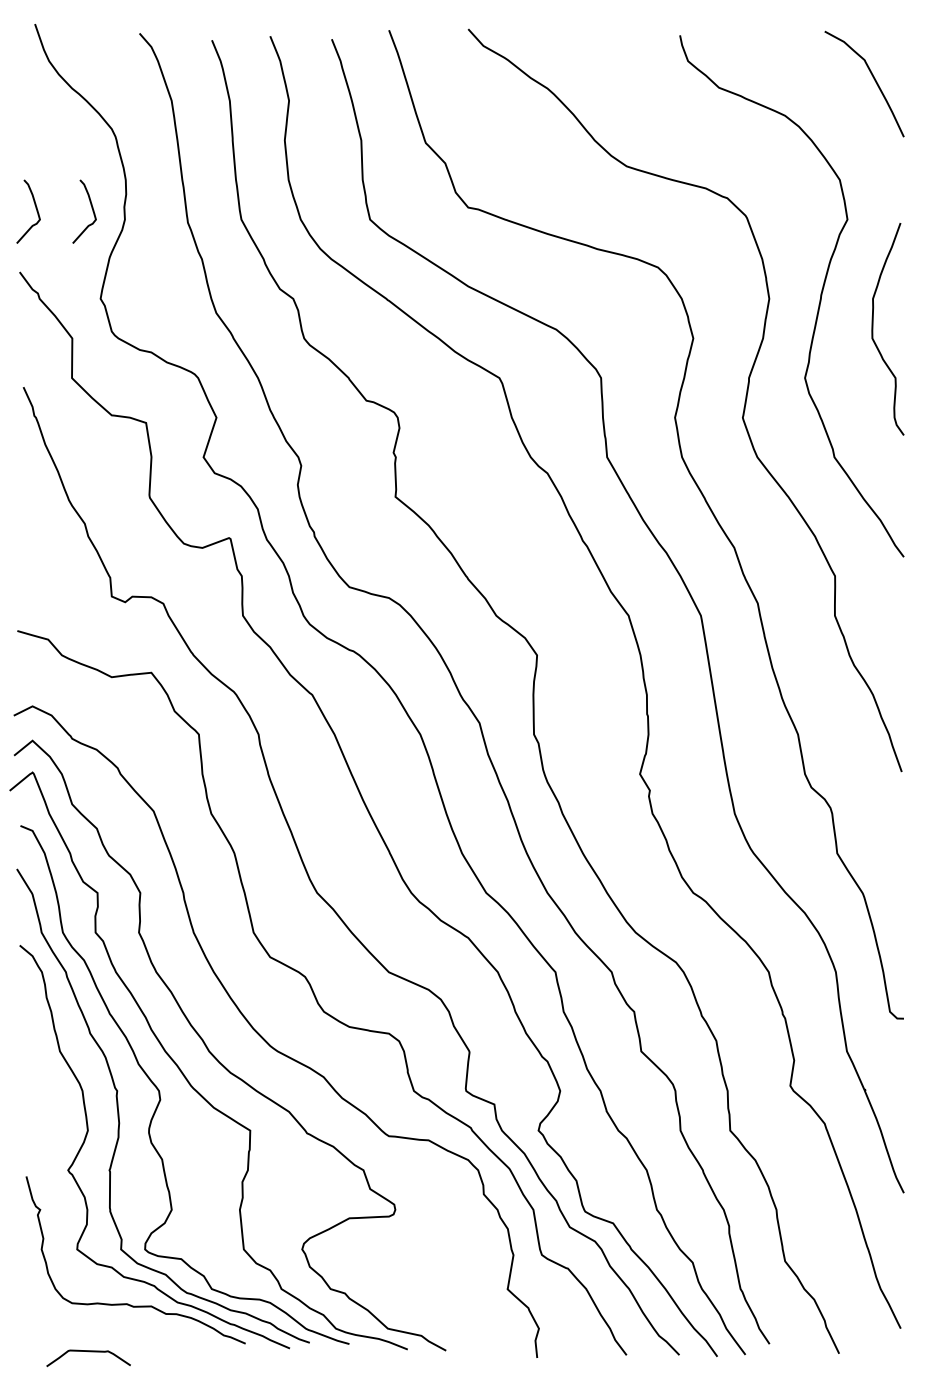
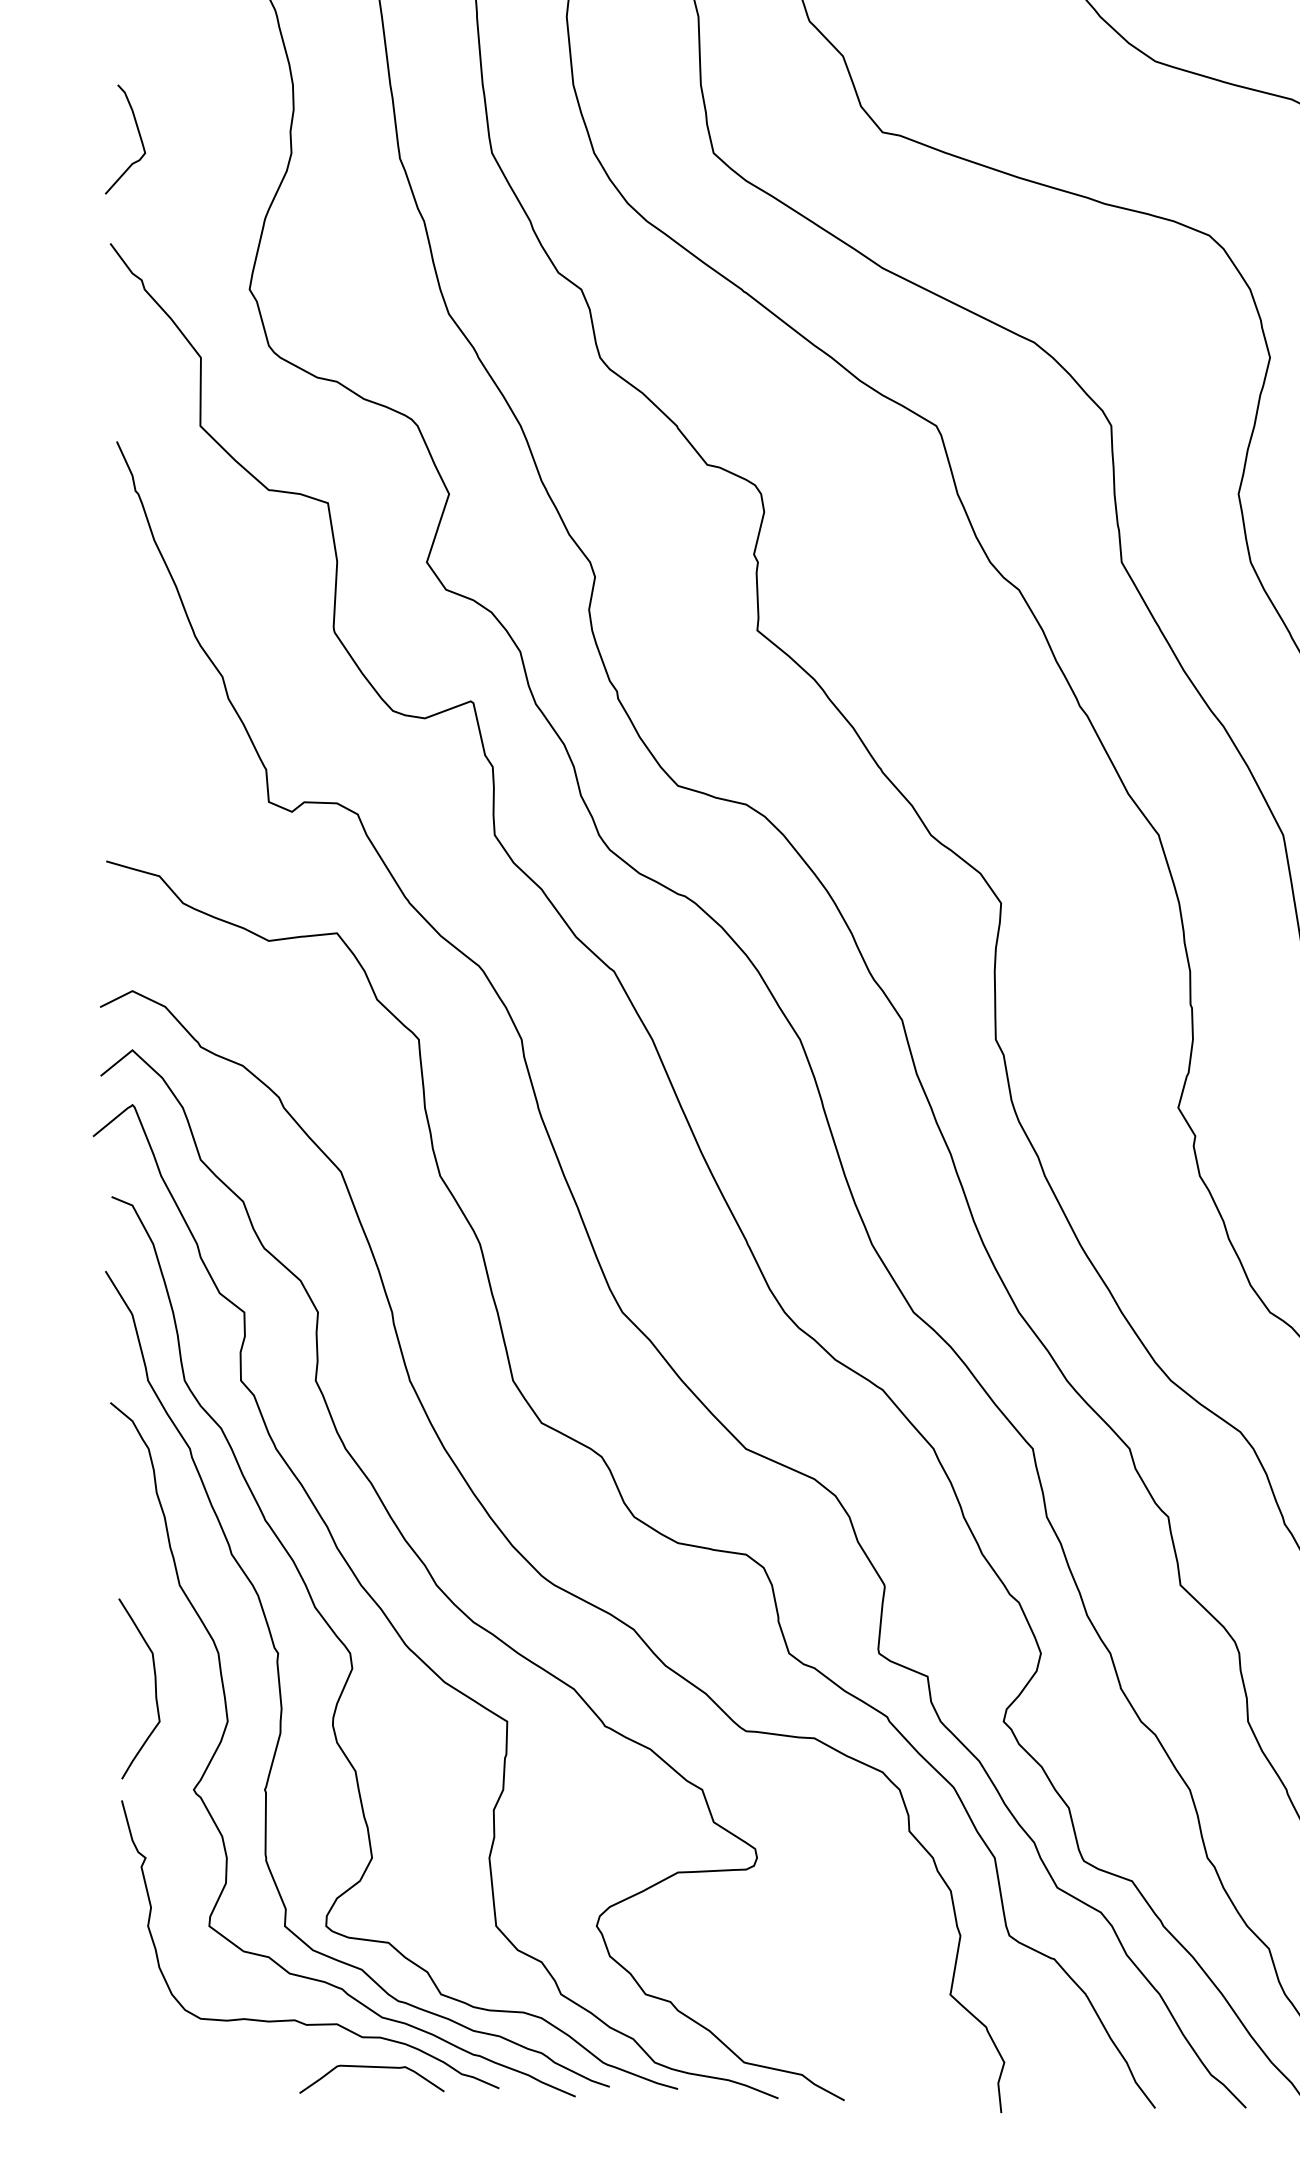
curve: (91, 208) -> (233, 133), removed
curve: (45, 1111) -> (154, 1688), added
curve: (88, 1352) -> (371, 2069), moved

